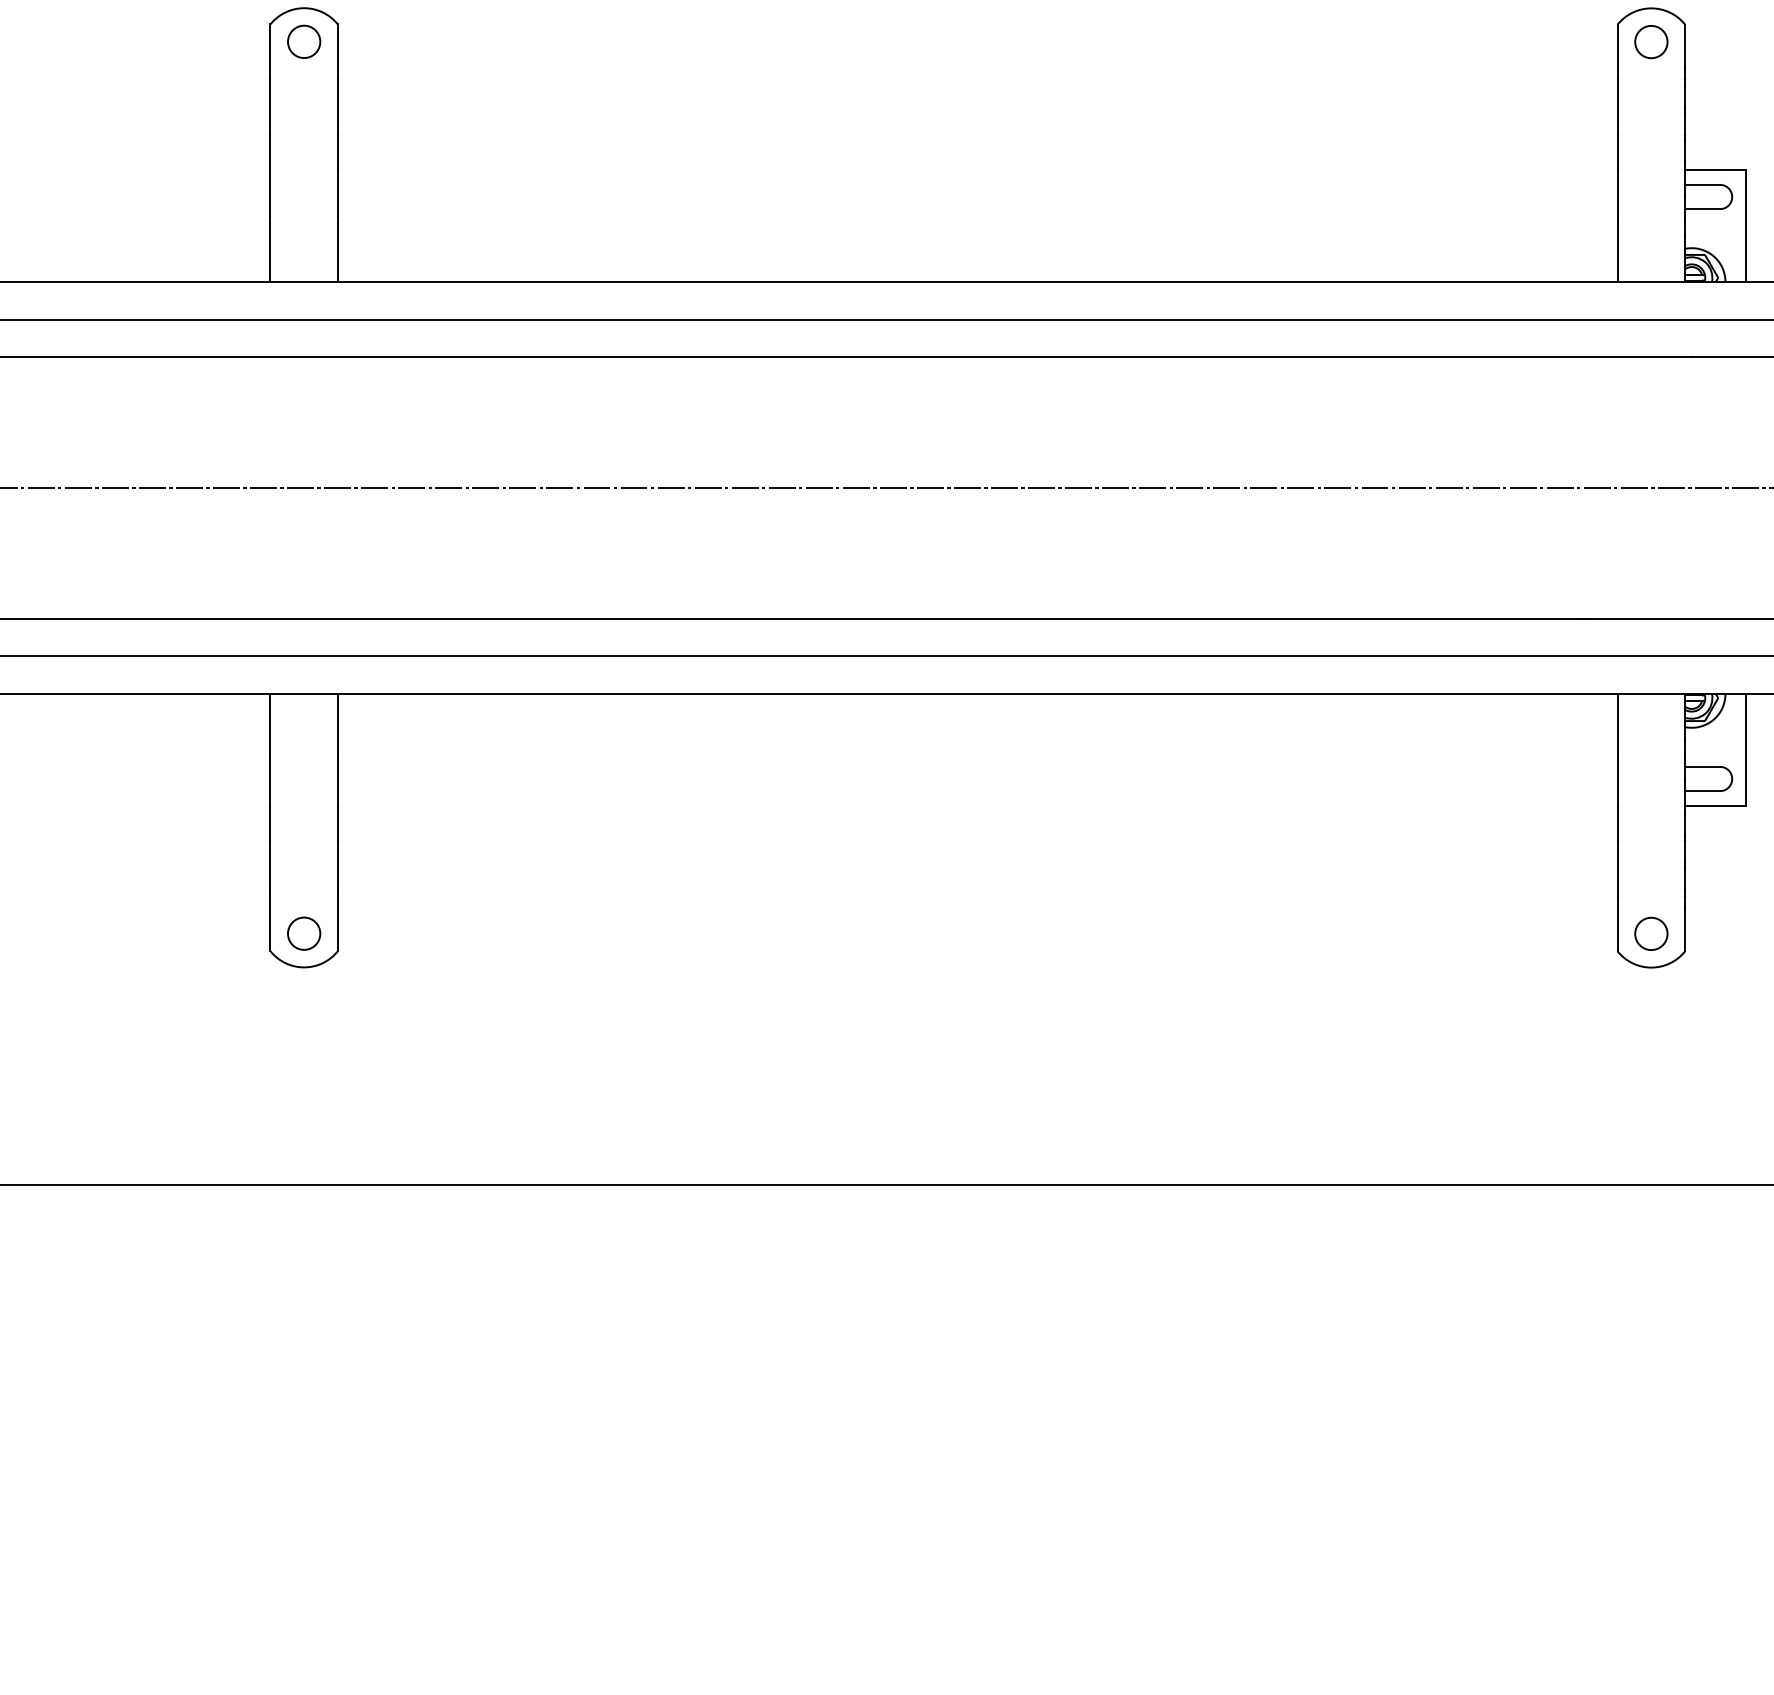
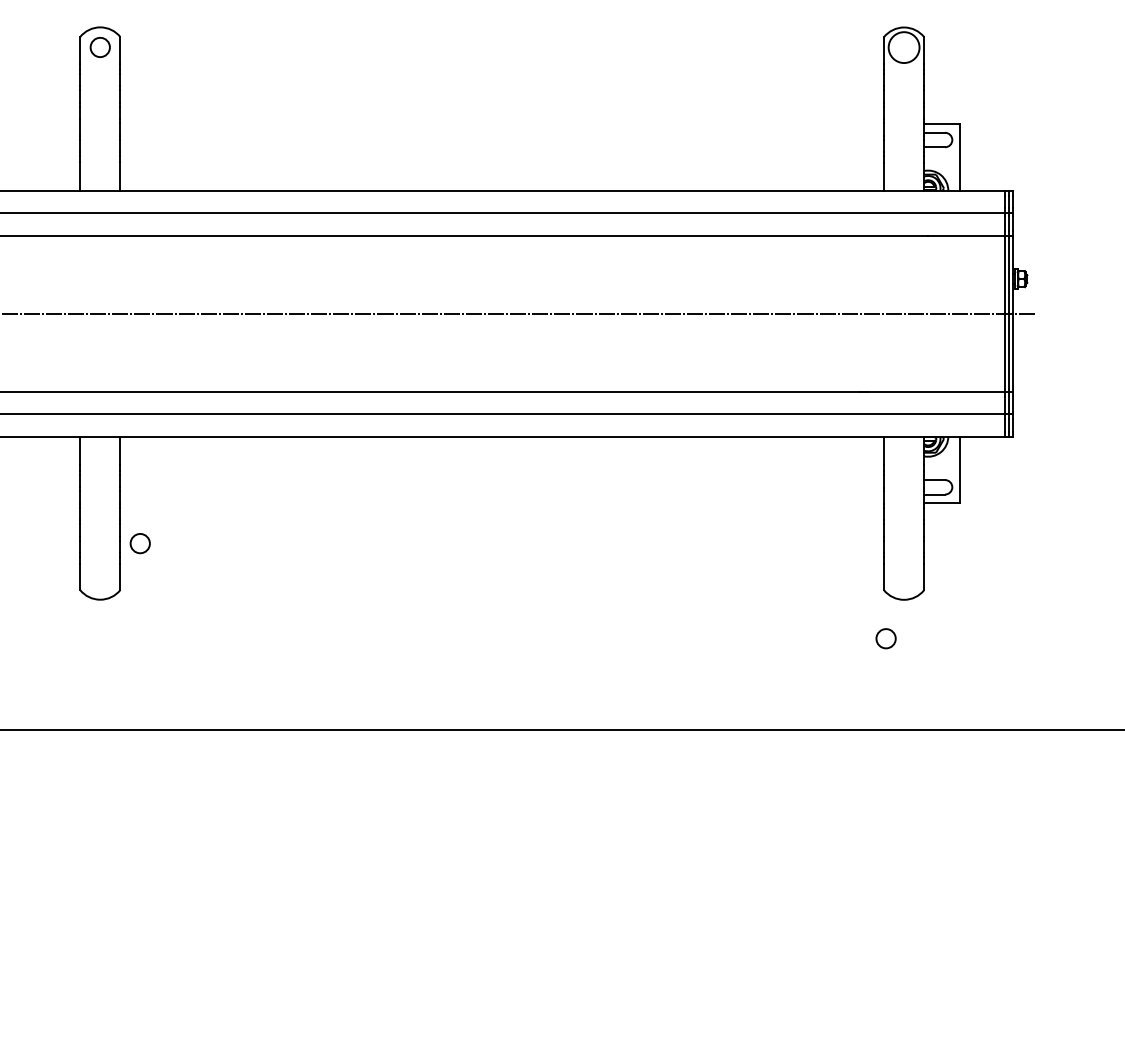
circle: (1650, 41) -> (903, 47), size x1.6
circle: (302, 933) -> (139, 543), moved
circle: (1650, 933) -> (885, 638), moved

